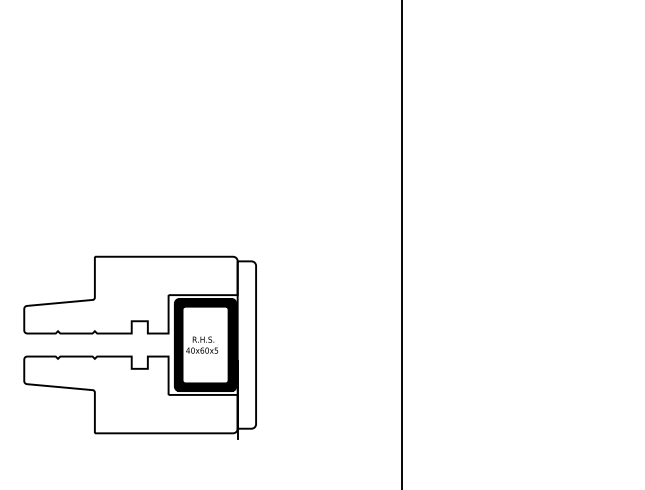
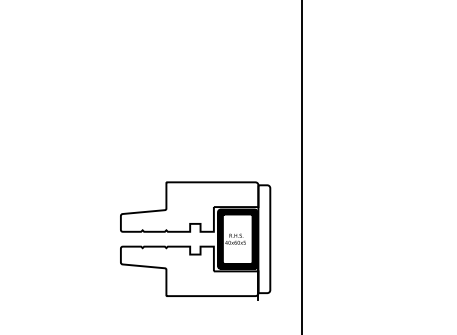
part: (146, 354) -> (199, 245), moved

